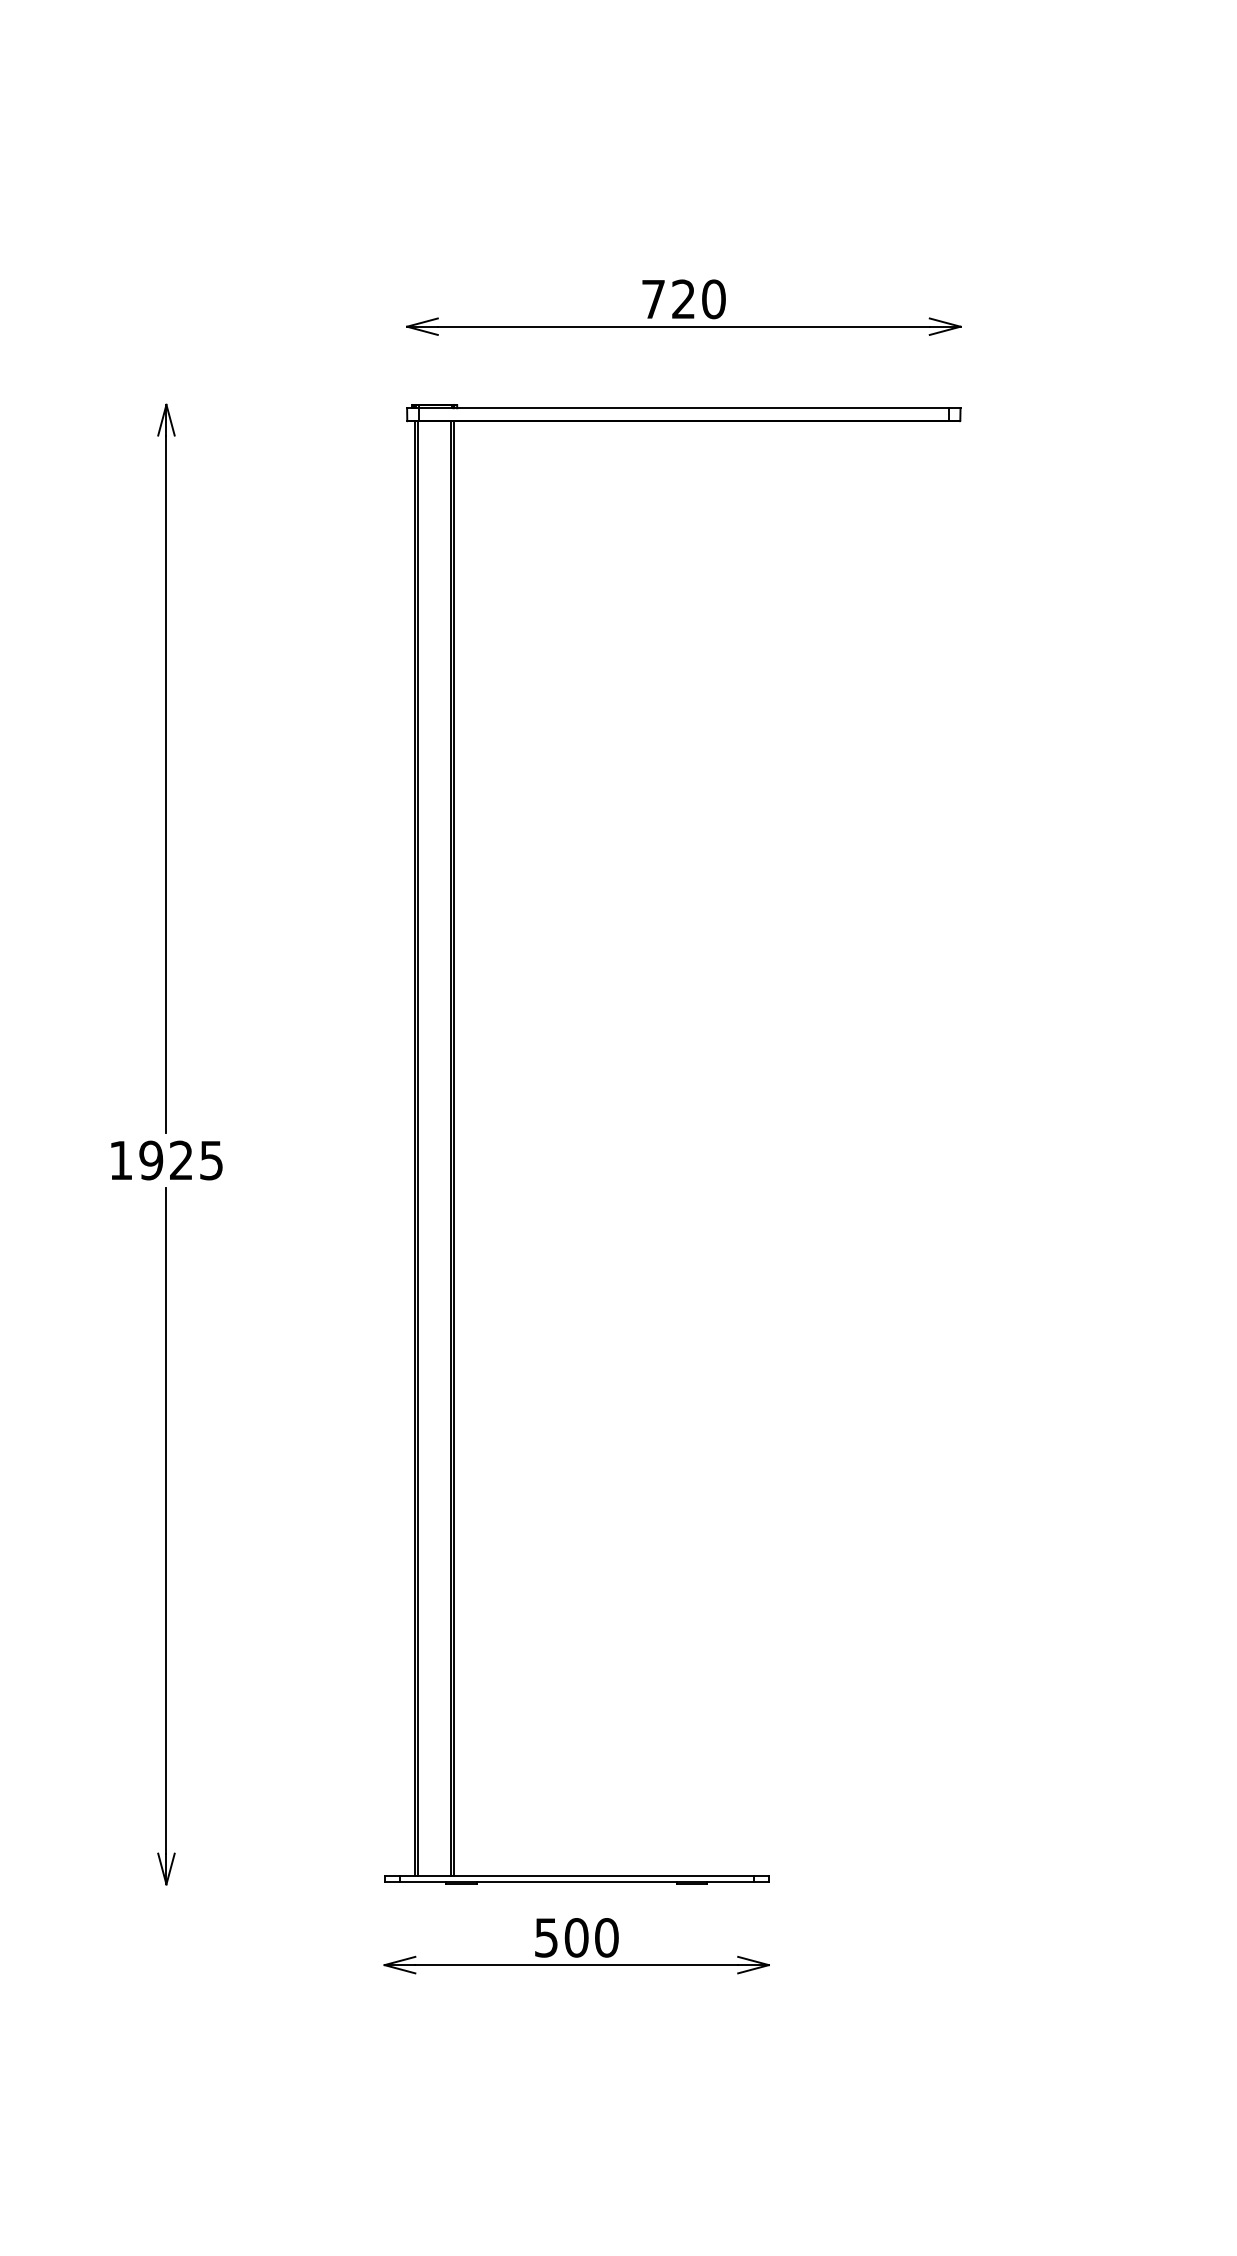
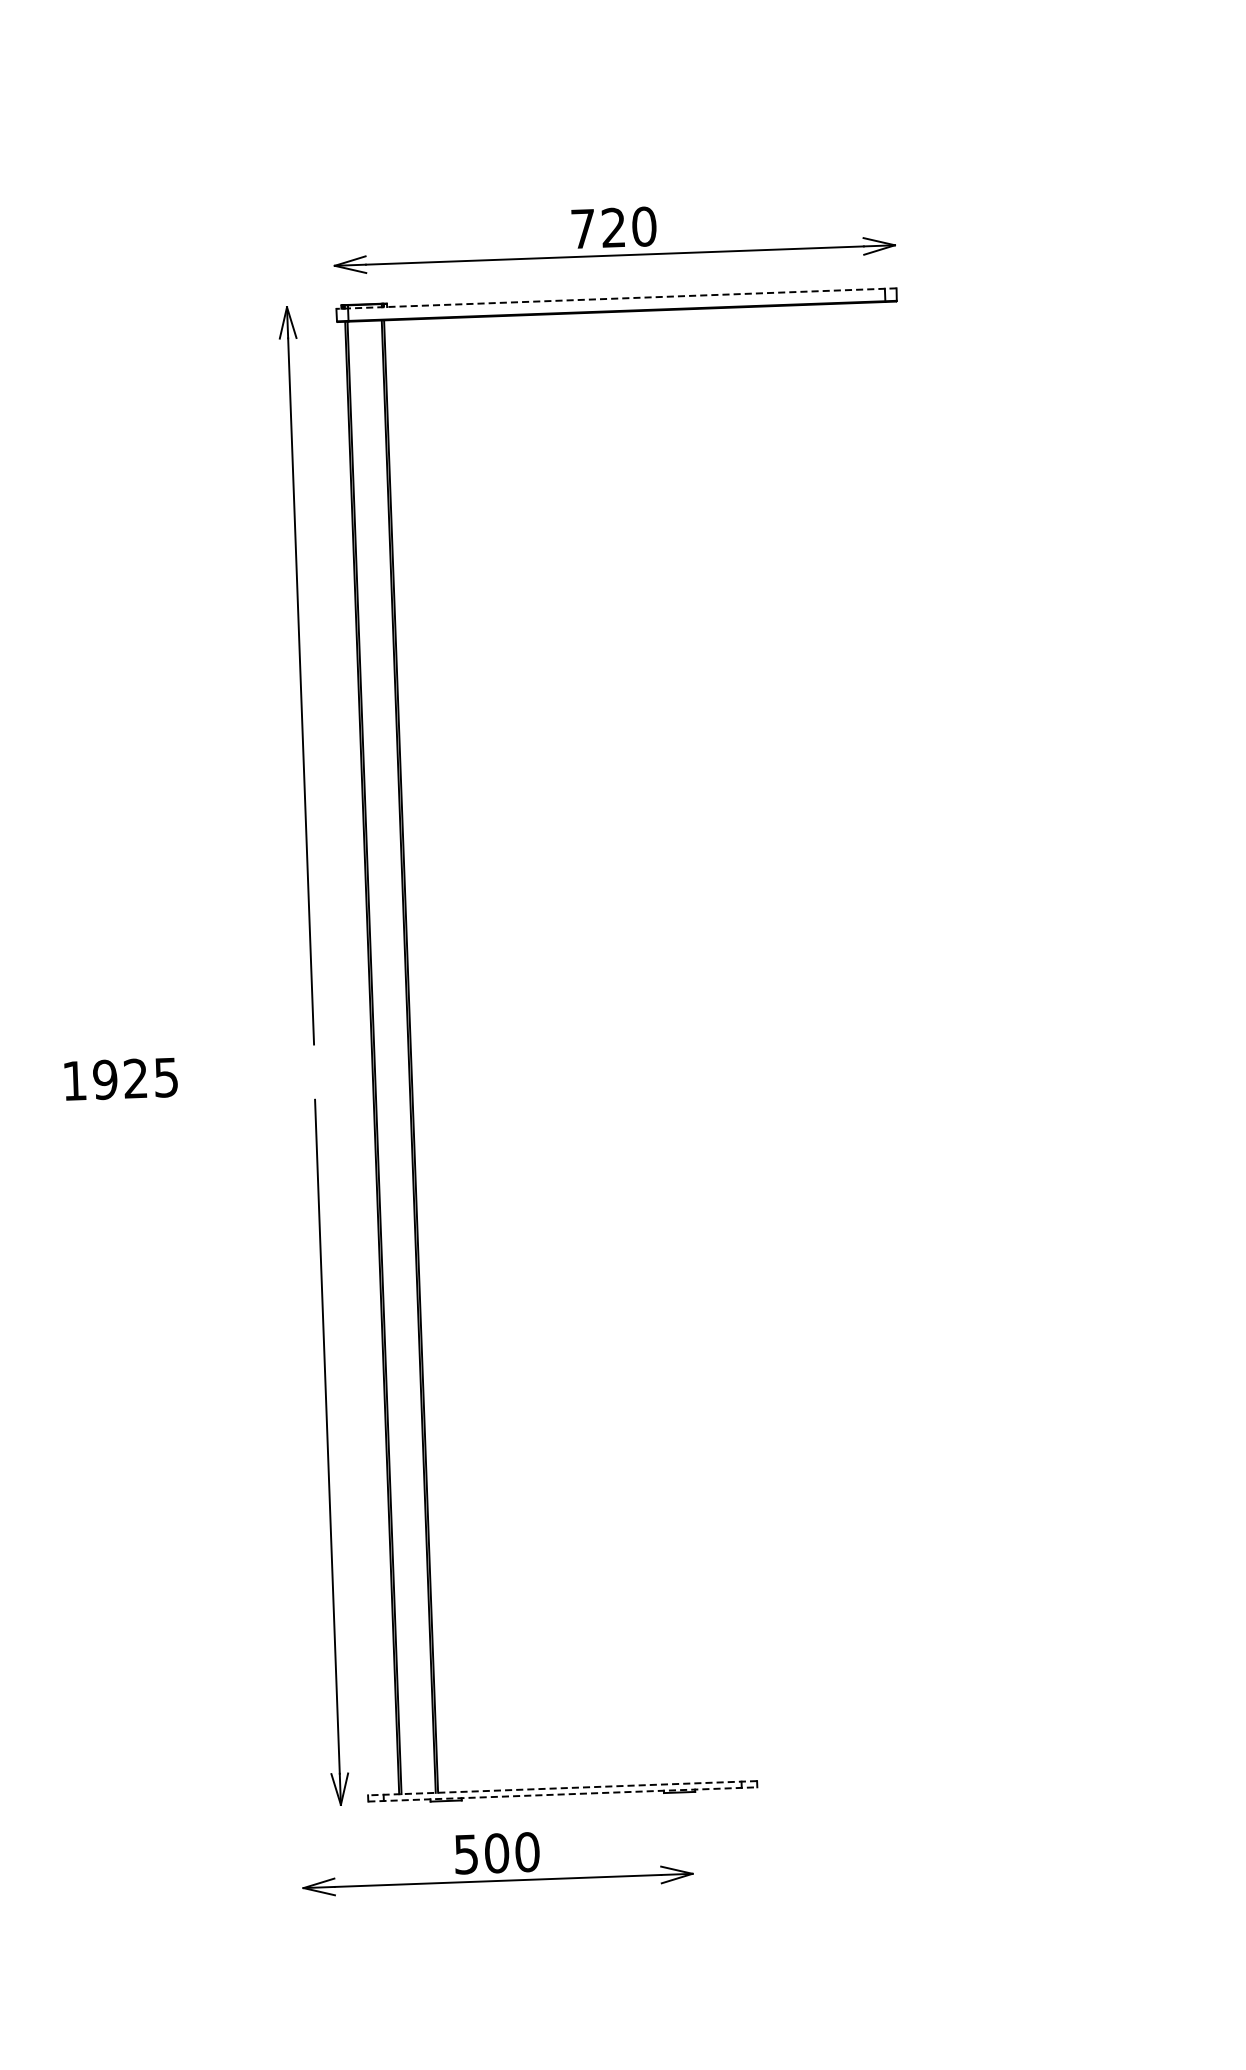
part: (683, 307) -> (613, 236), moved
line: (683, 408) -> (616, 298), solid -> dashed
part: (166, 768) -> (300, 675), moved
part: (166, 1536) -> (328, 1452), moved
line: (576, 1875) -> (562, 1787), solid -> dashed
line: (577, 1882) -> (563, 1794), solid -> dashed
part: (576, 1946) -> (497, 1862), moved

